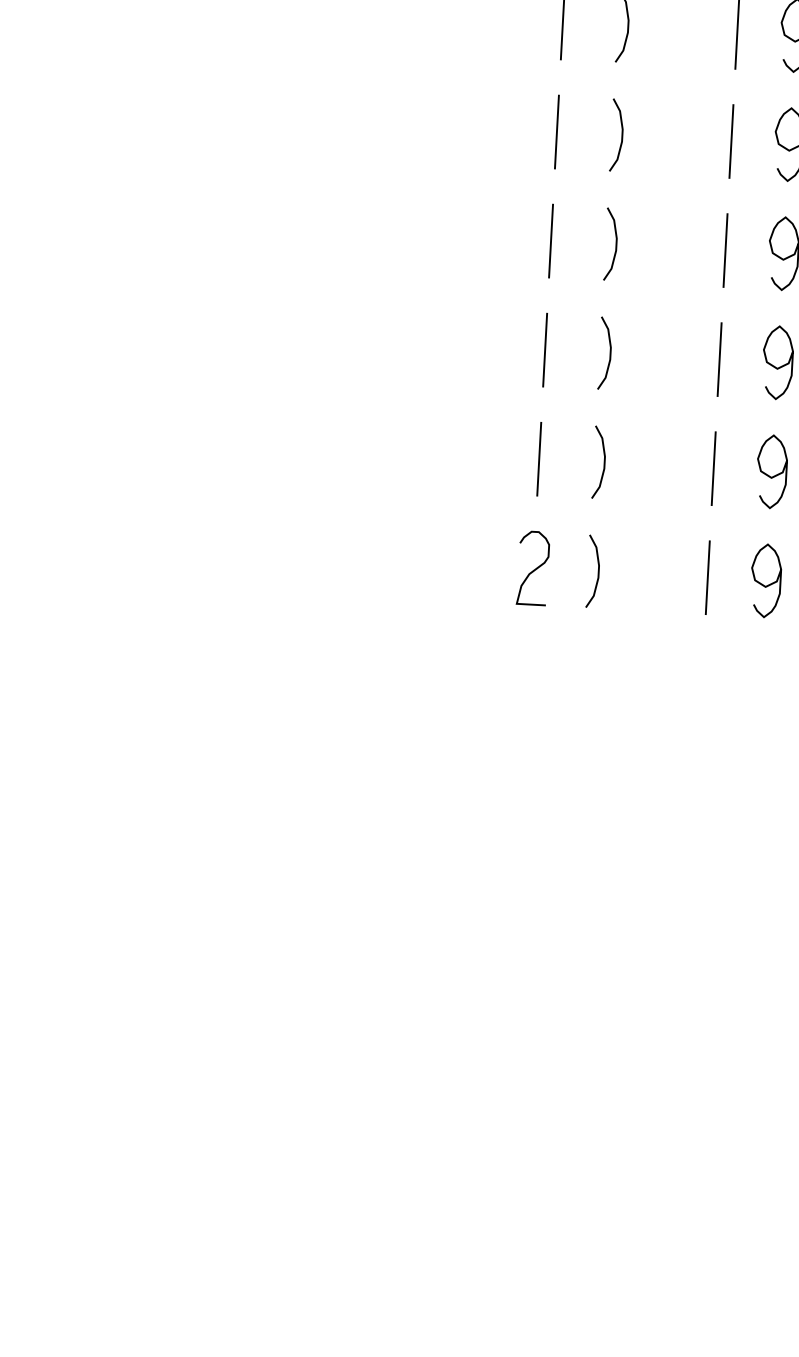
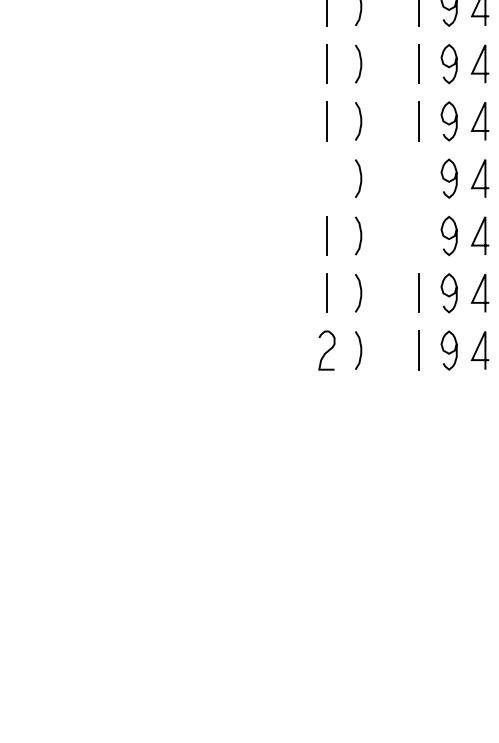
line: (550, 240) -> (326, 178), removed
line: (725, 250) -> (418, 178), removed
line: (719, 358) -> (418, 235), removed

